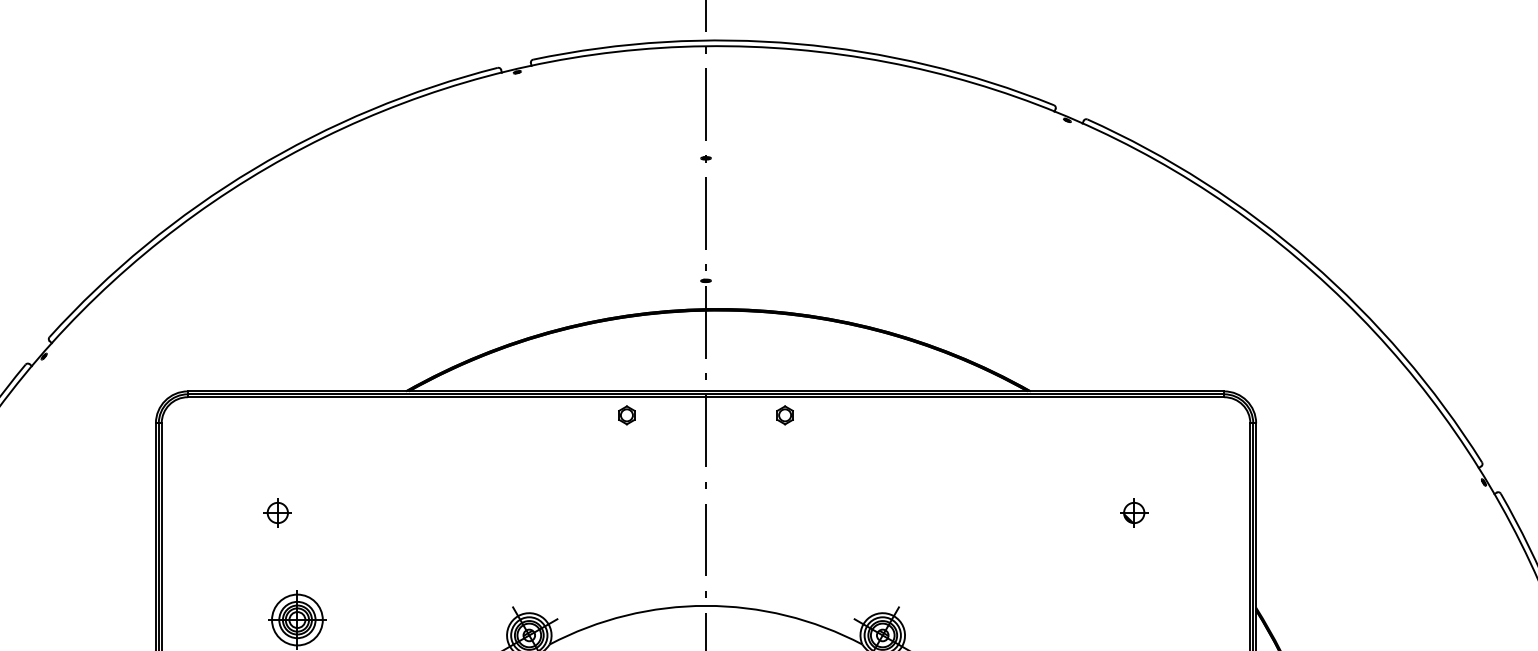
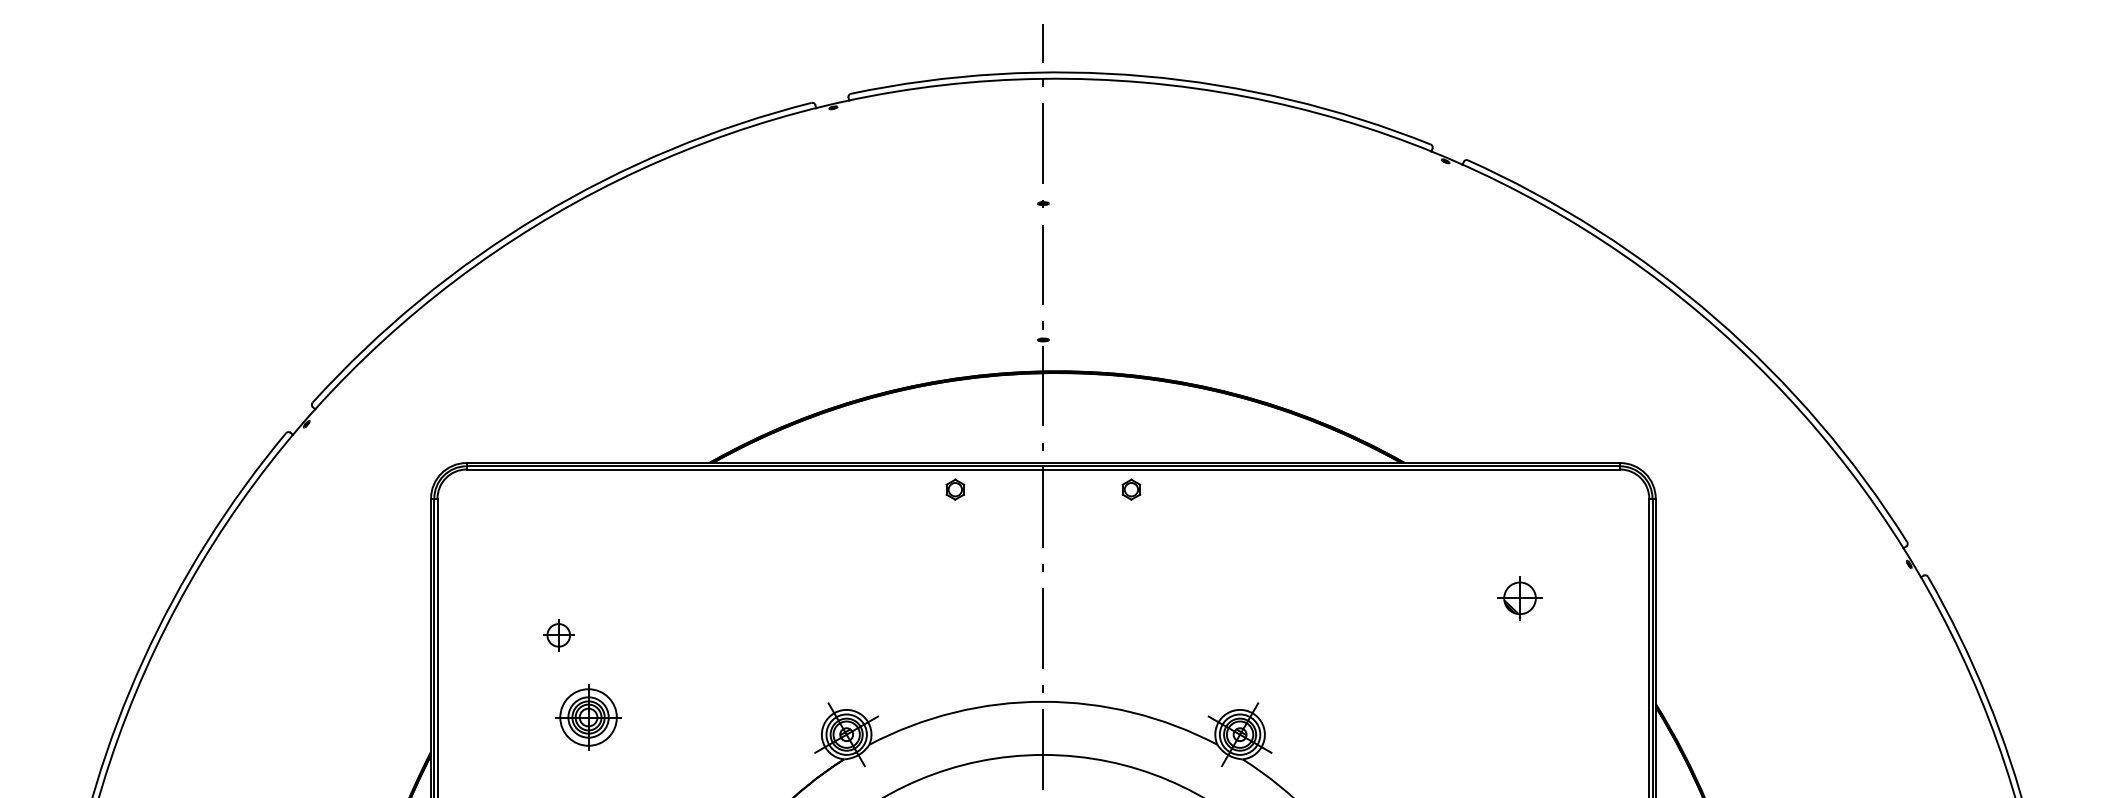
part: (277, 513) -> (558, 635), moved
part: (1133, 513) -> (1519, 598), size x1.4

